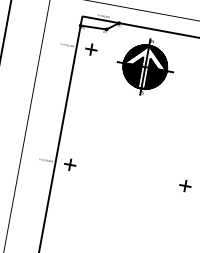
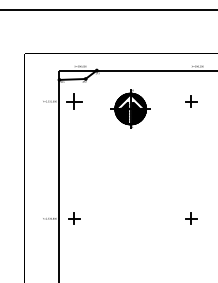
part: (91, 49) -> (74, 101), size x1.4
part: (145, 66) -> (130, 108), size x0.7

